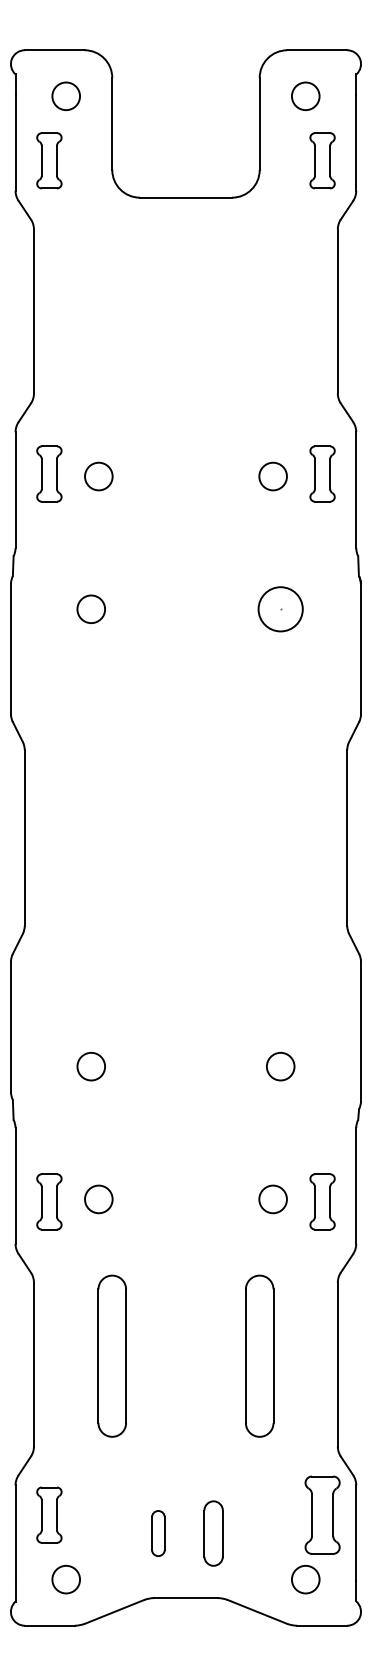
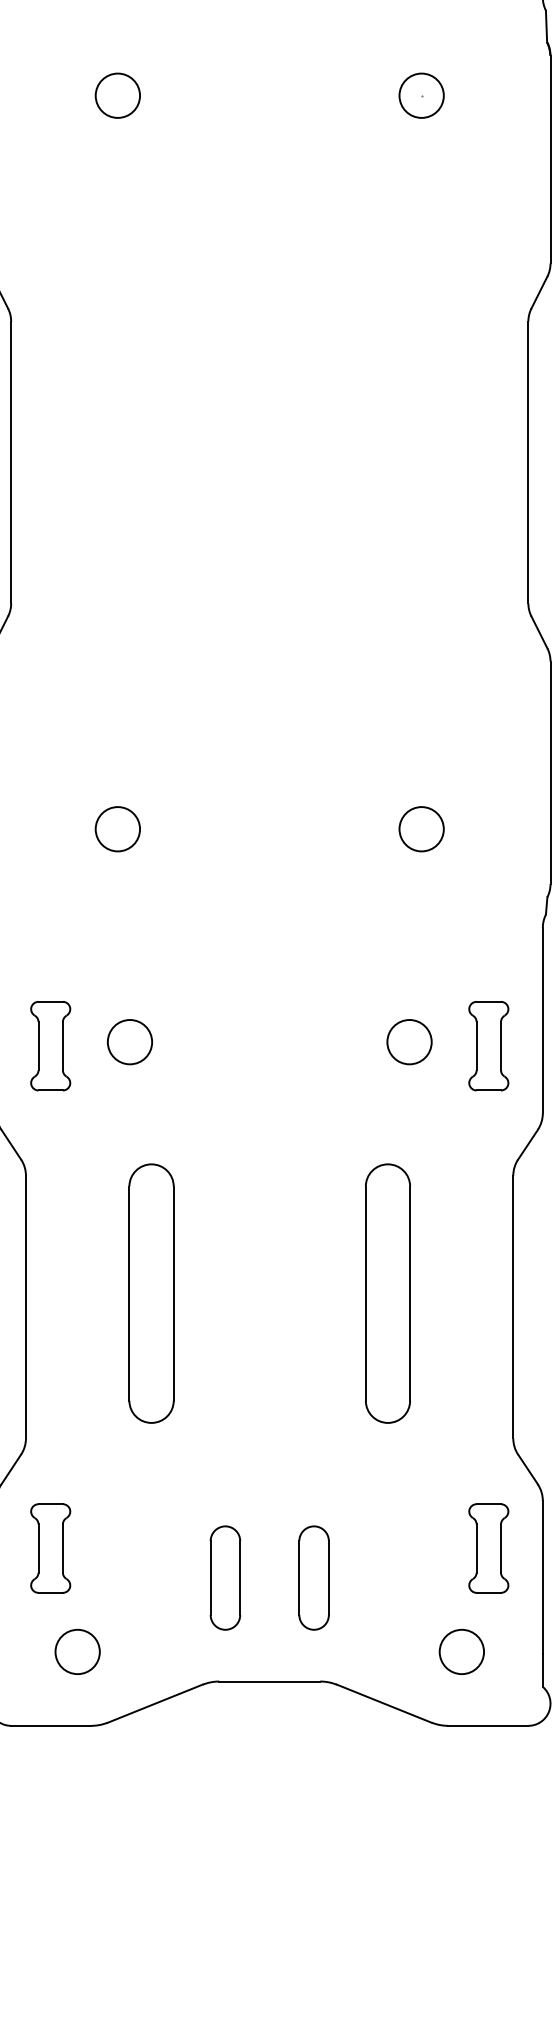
circle: (280, 609) -> (421, 96), size x0.62
part: (322, 1514) -> (488, 1547), size x0.71
part: (158, 1533) -> (225, 1577), size x1.43

